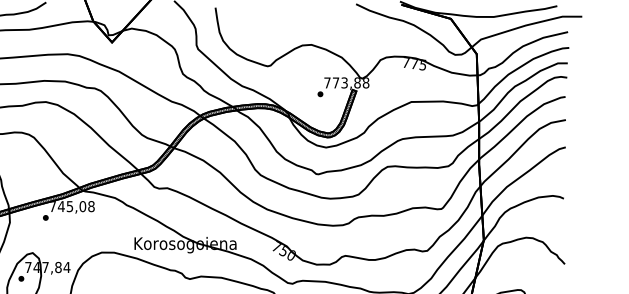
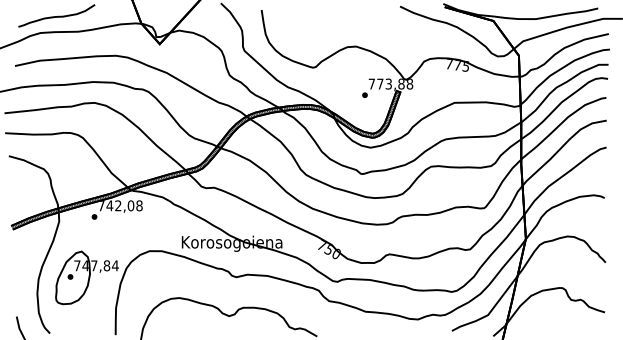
text: (70, 206) -> (118, 205), 745,08 -> 742,08

